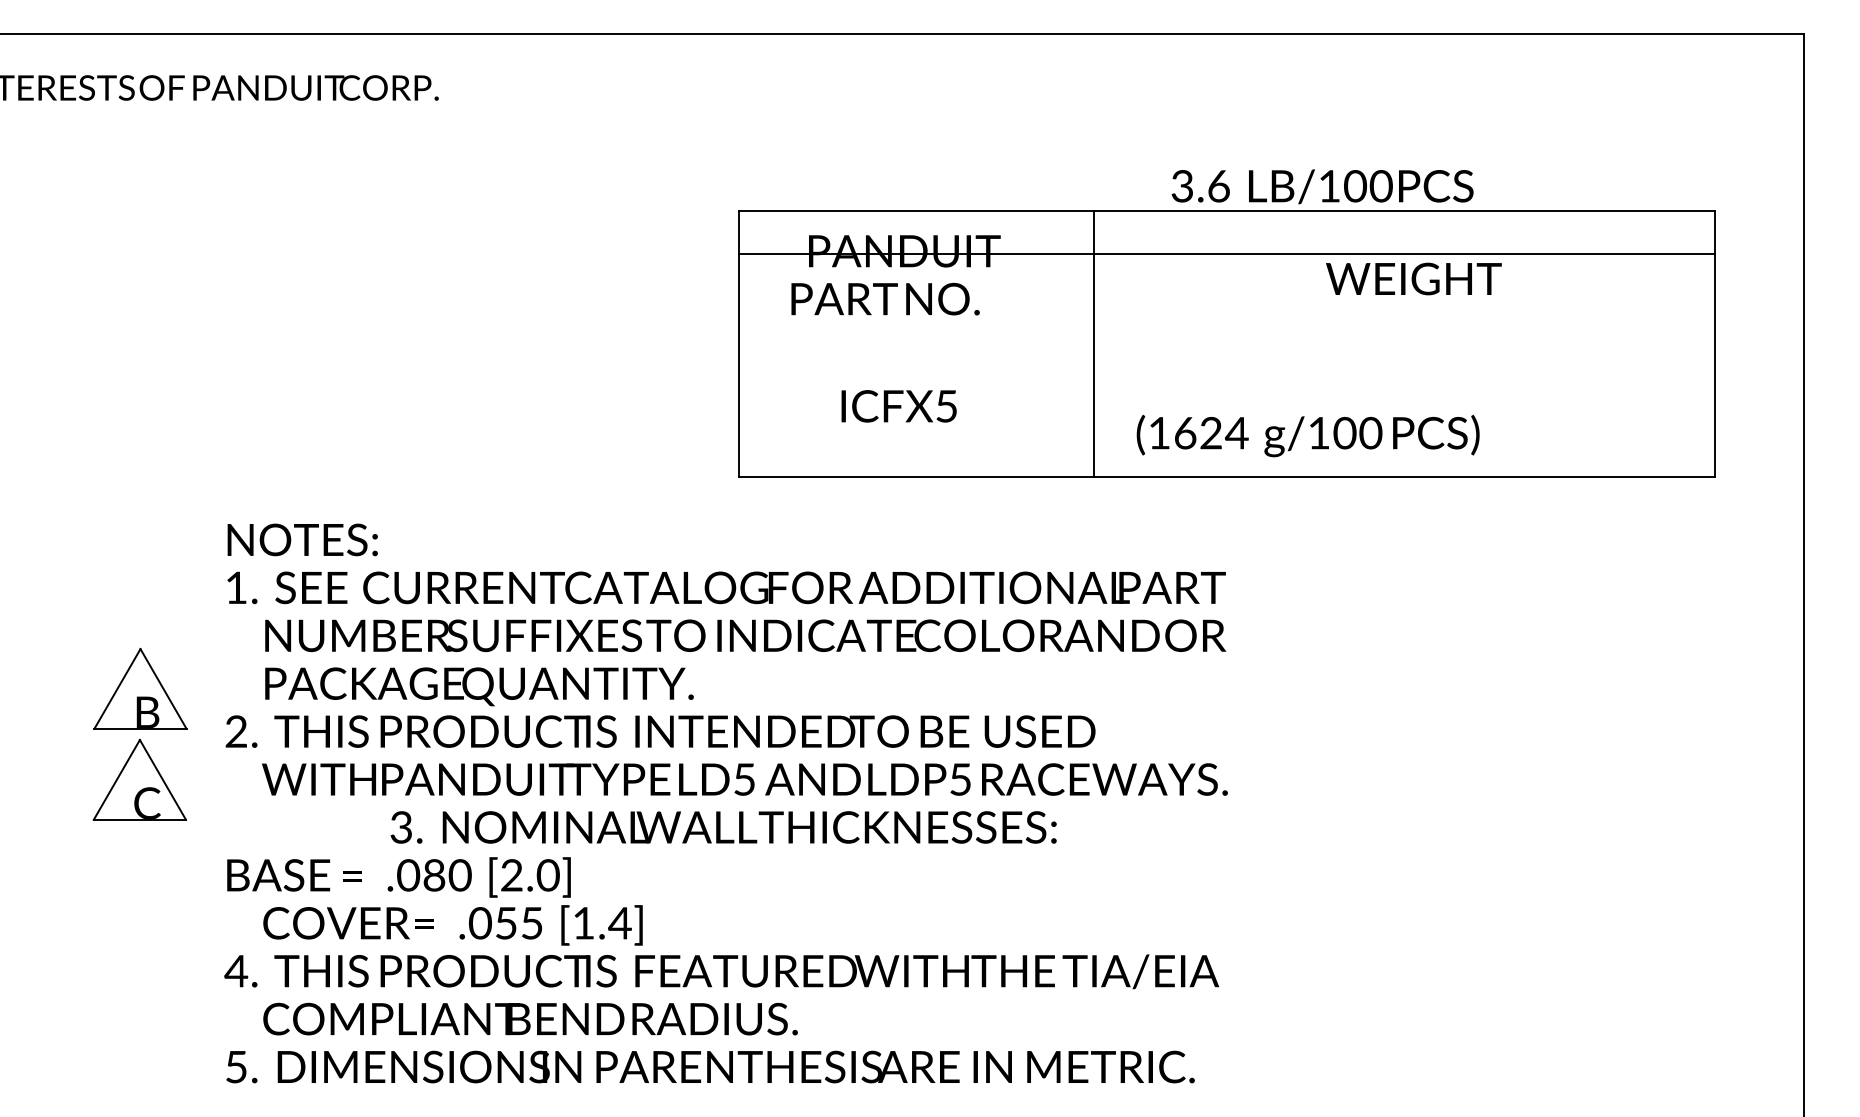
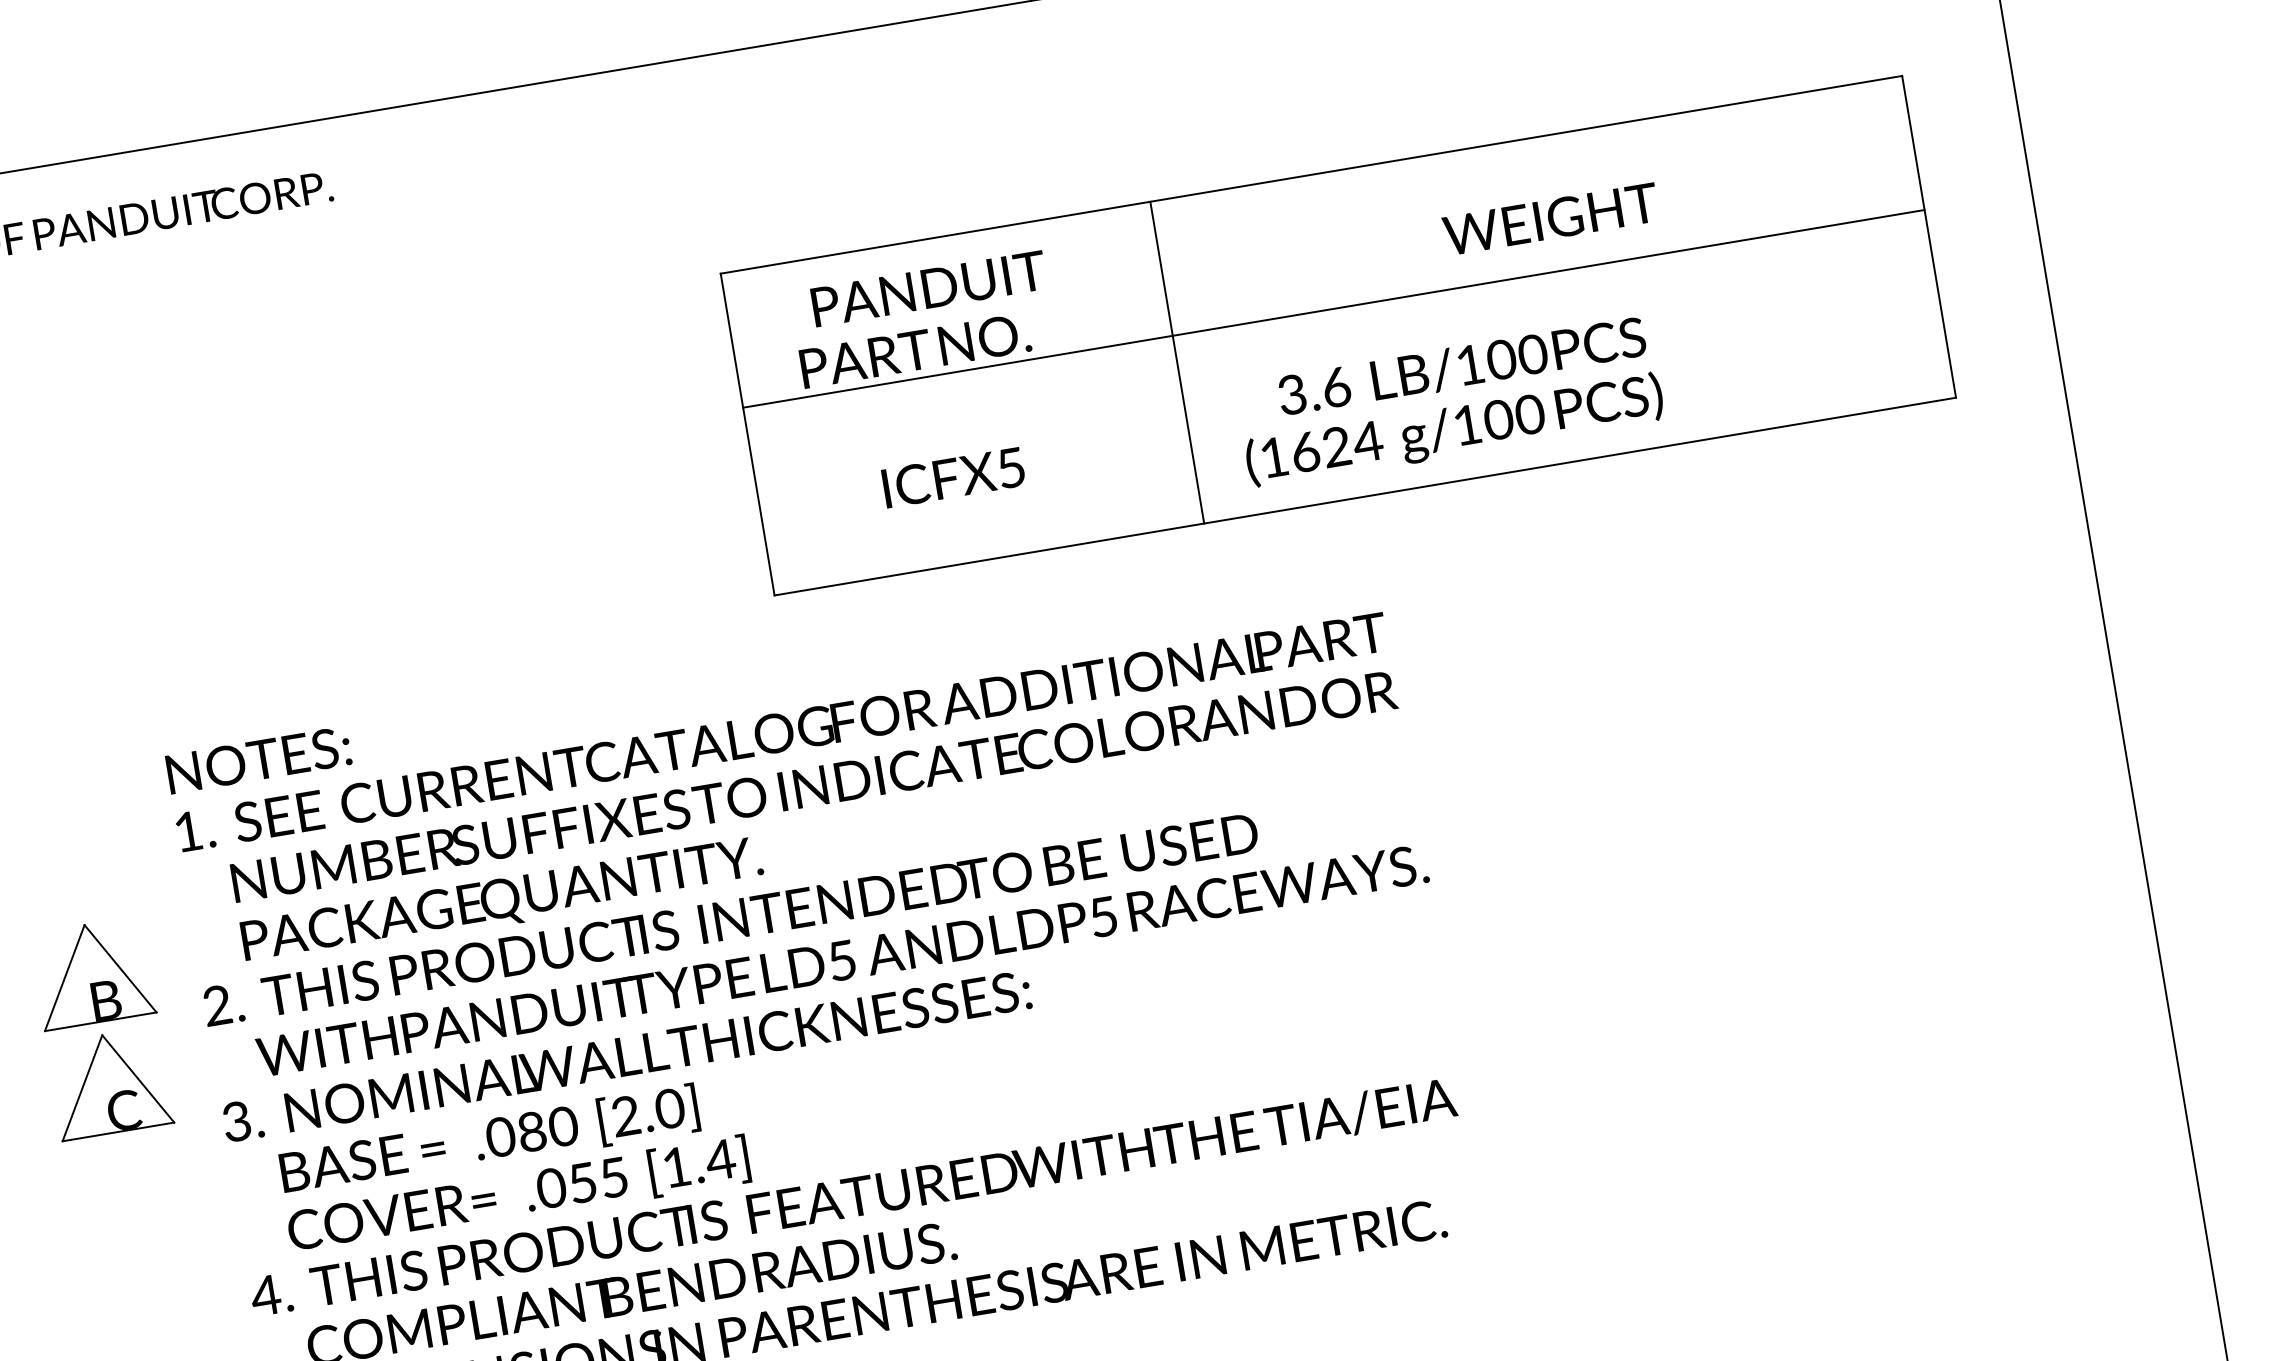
text: (1322, 186) -> (1461, 366), moved
line: (1227, 253) -> (1333, 308), moved
text: (723, 827) -> (626, 1056), moved
text: (398, 877) -> (489, 1141), moved

